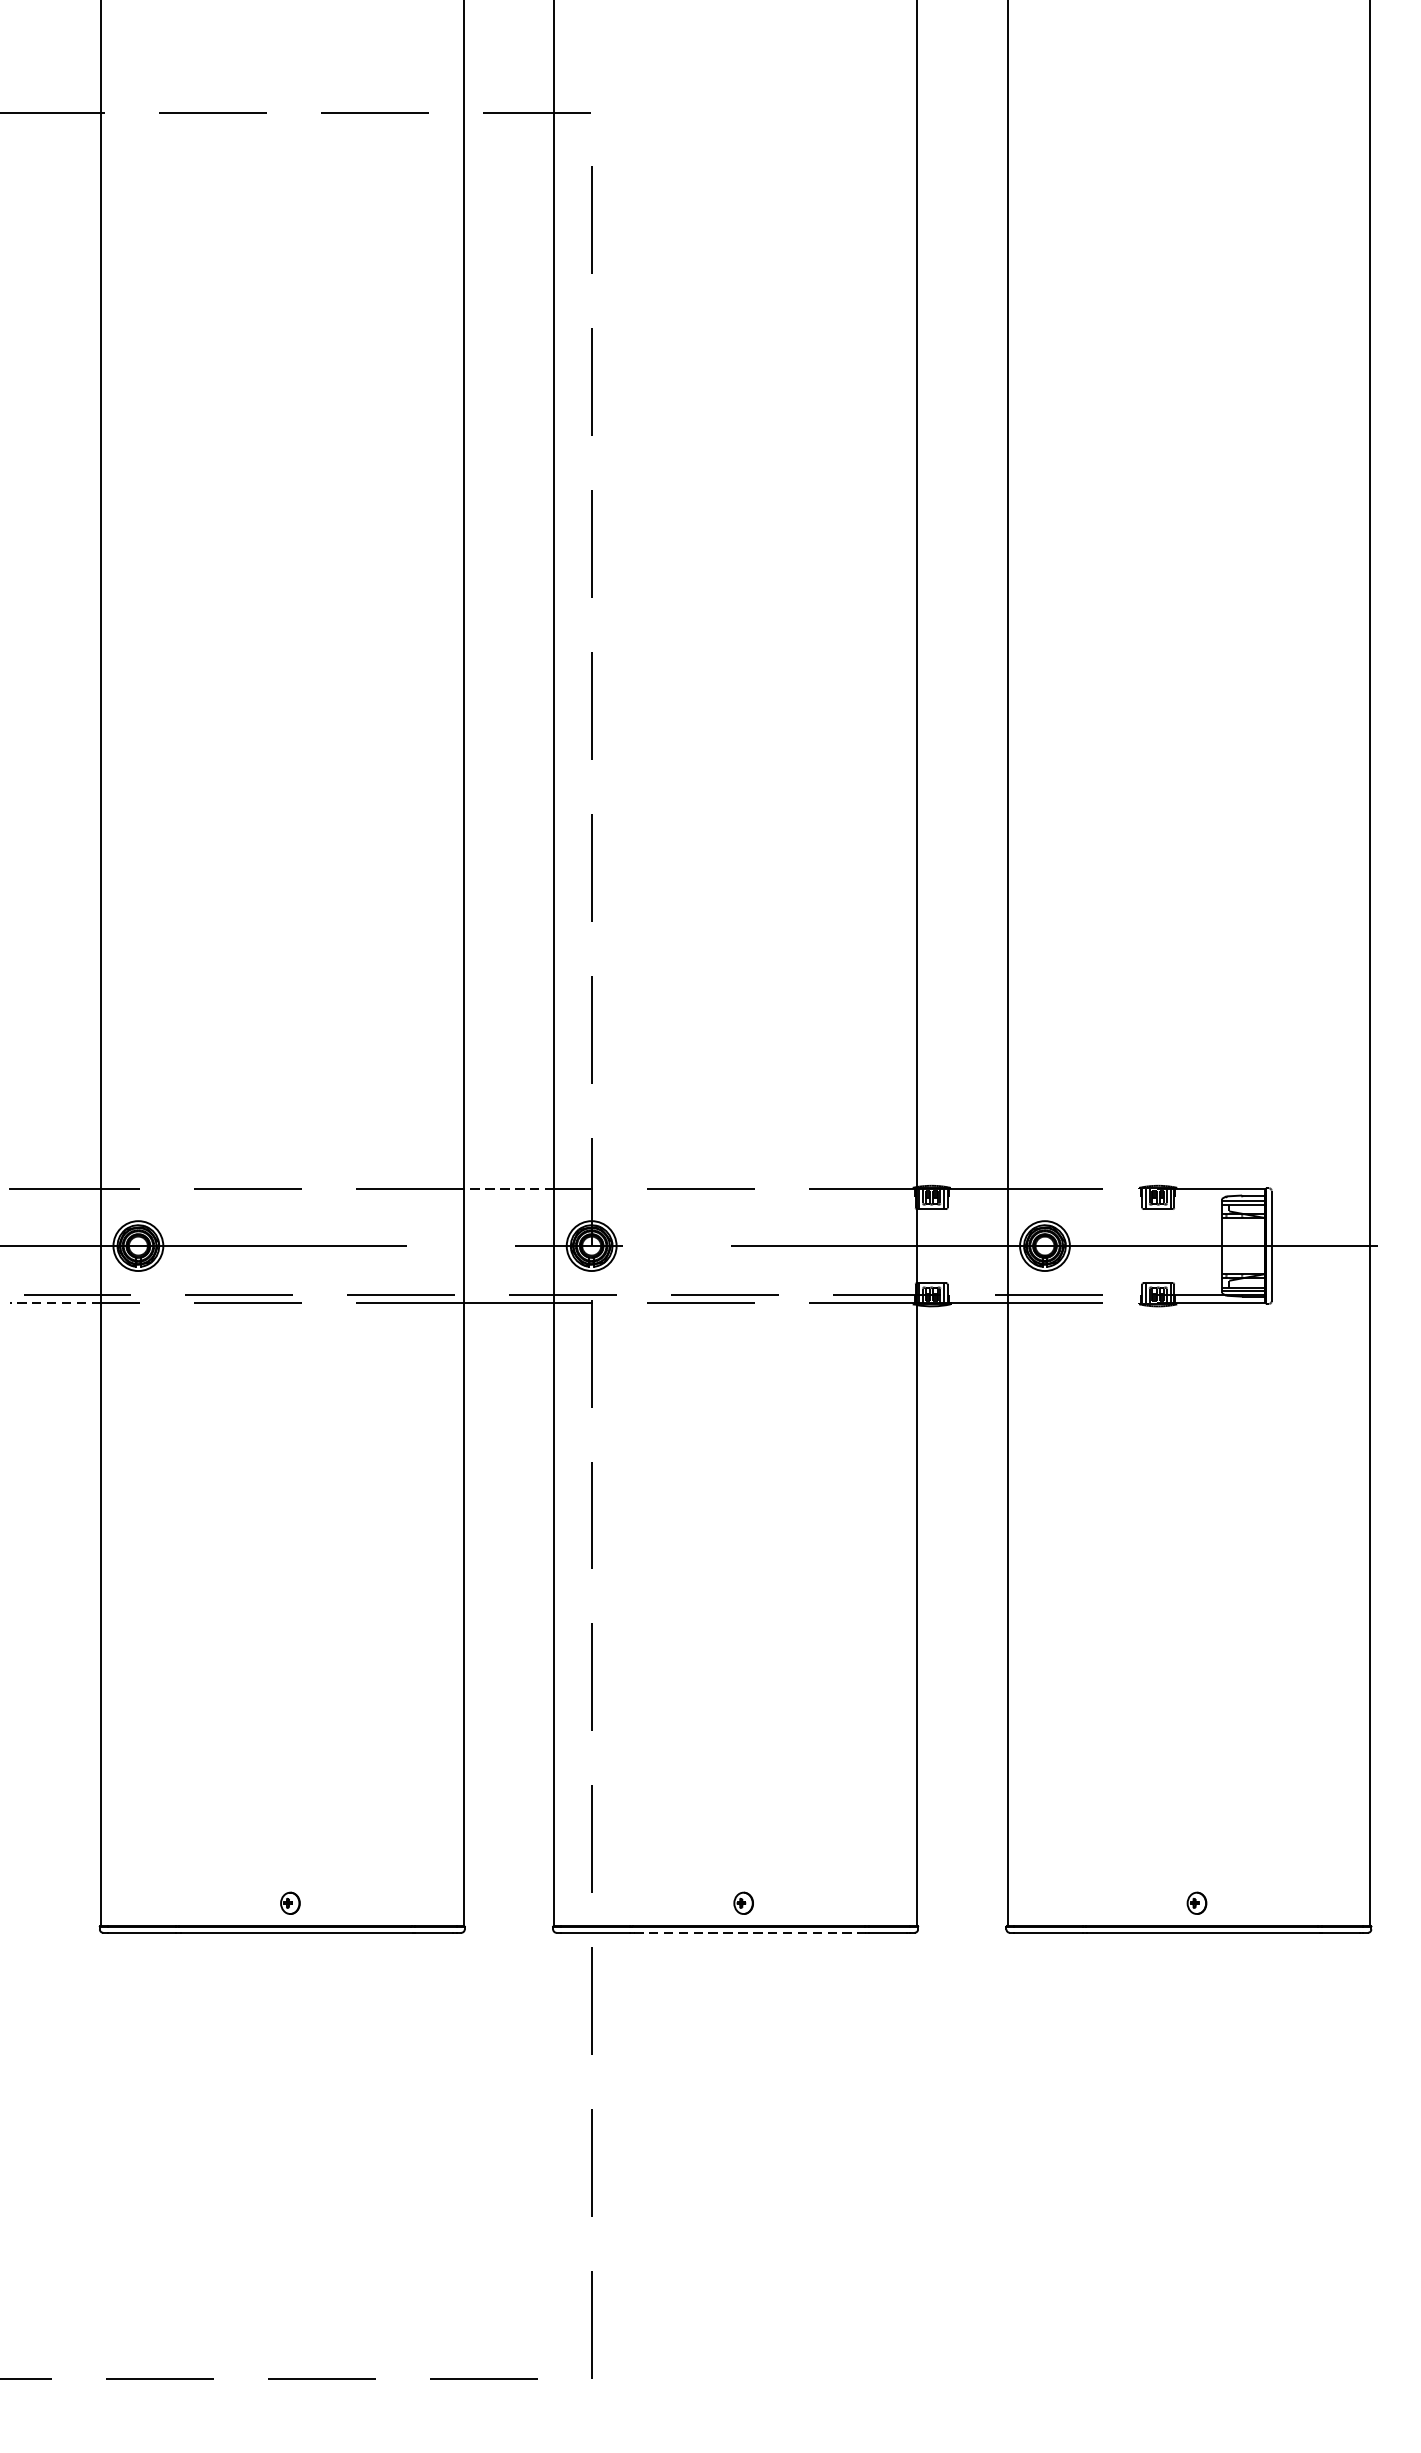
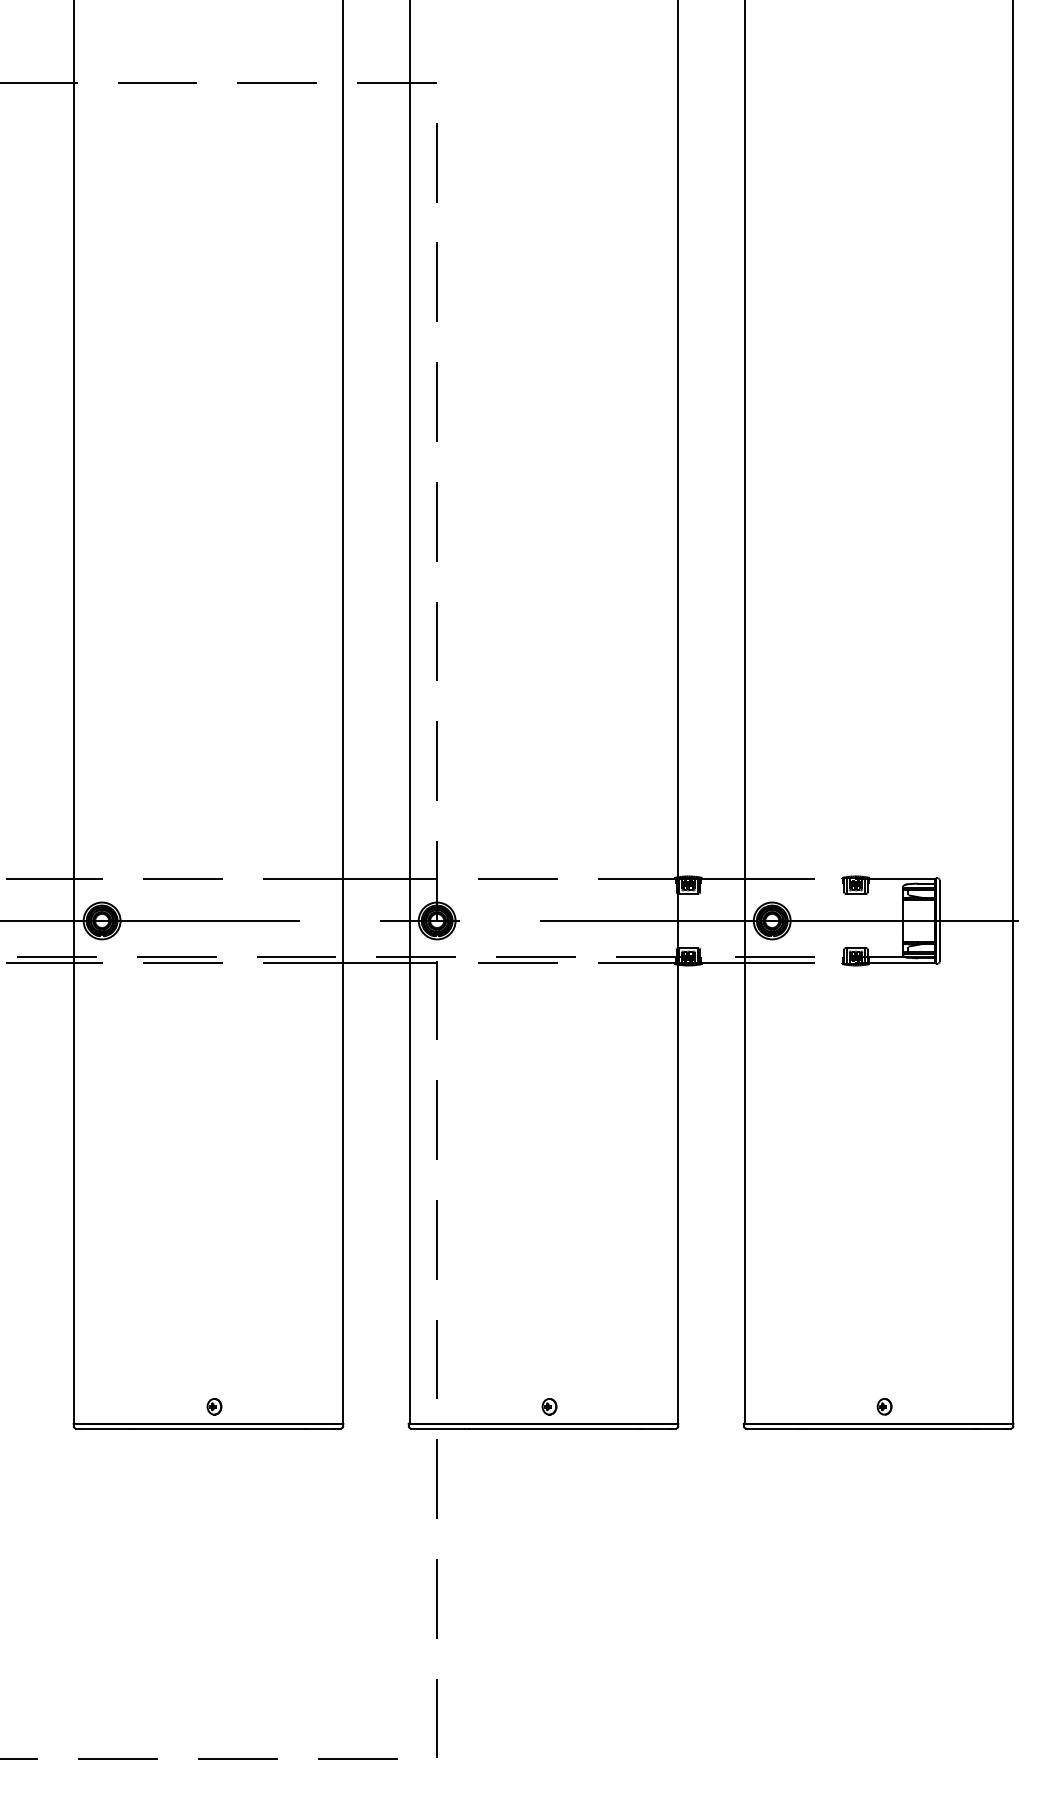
line: (509, 1189) -> (376, 879), dashed -> solid
line: (55, 1302) -> (40, 962), dashed -> solid
line: (750, 1932) -> (554, 1428), dashed -> solid

